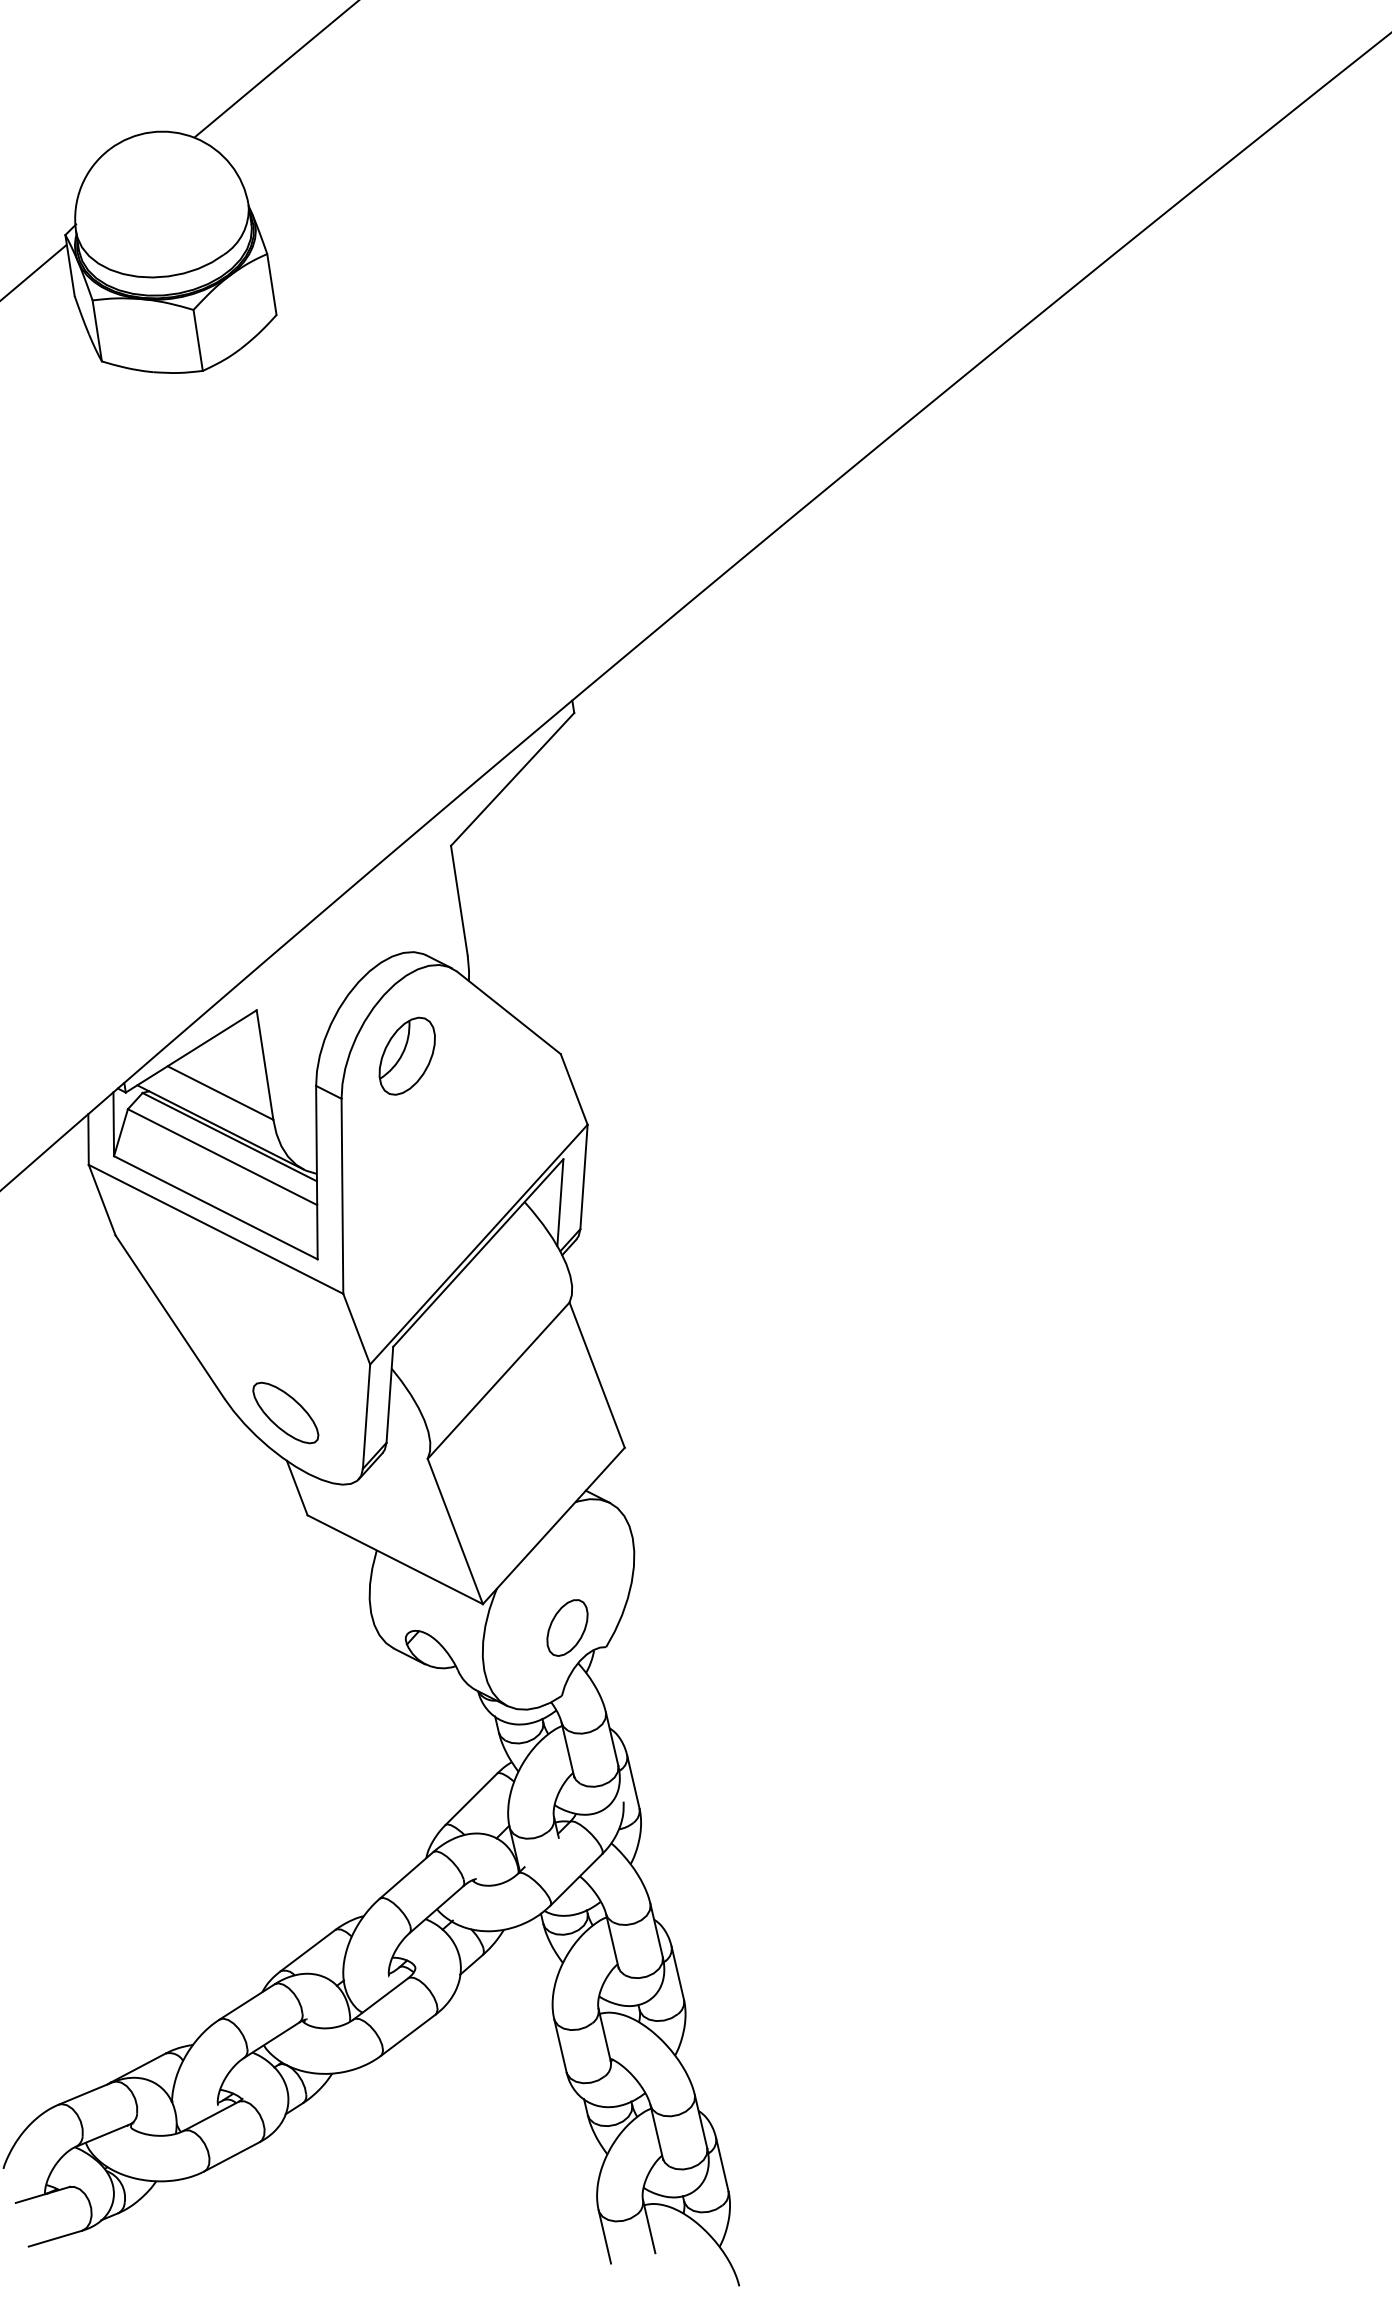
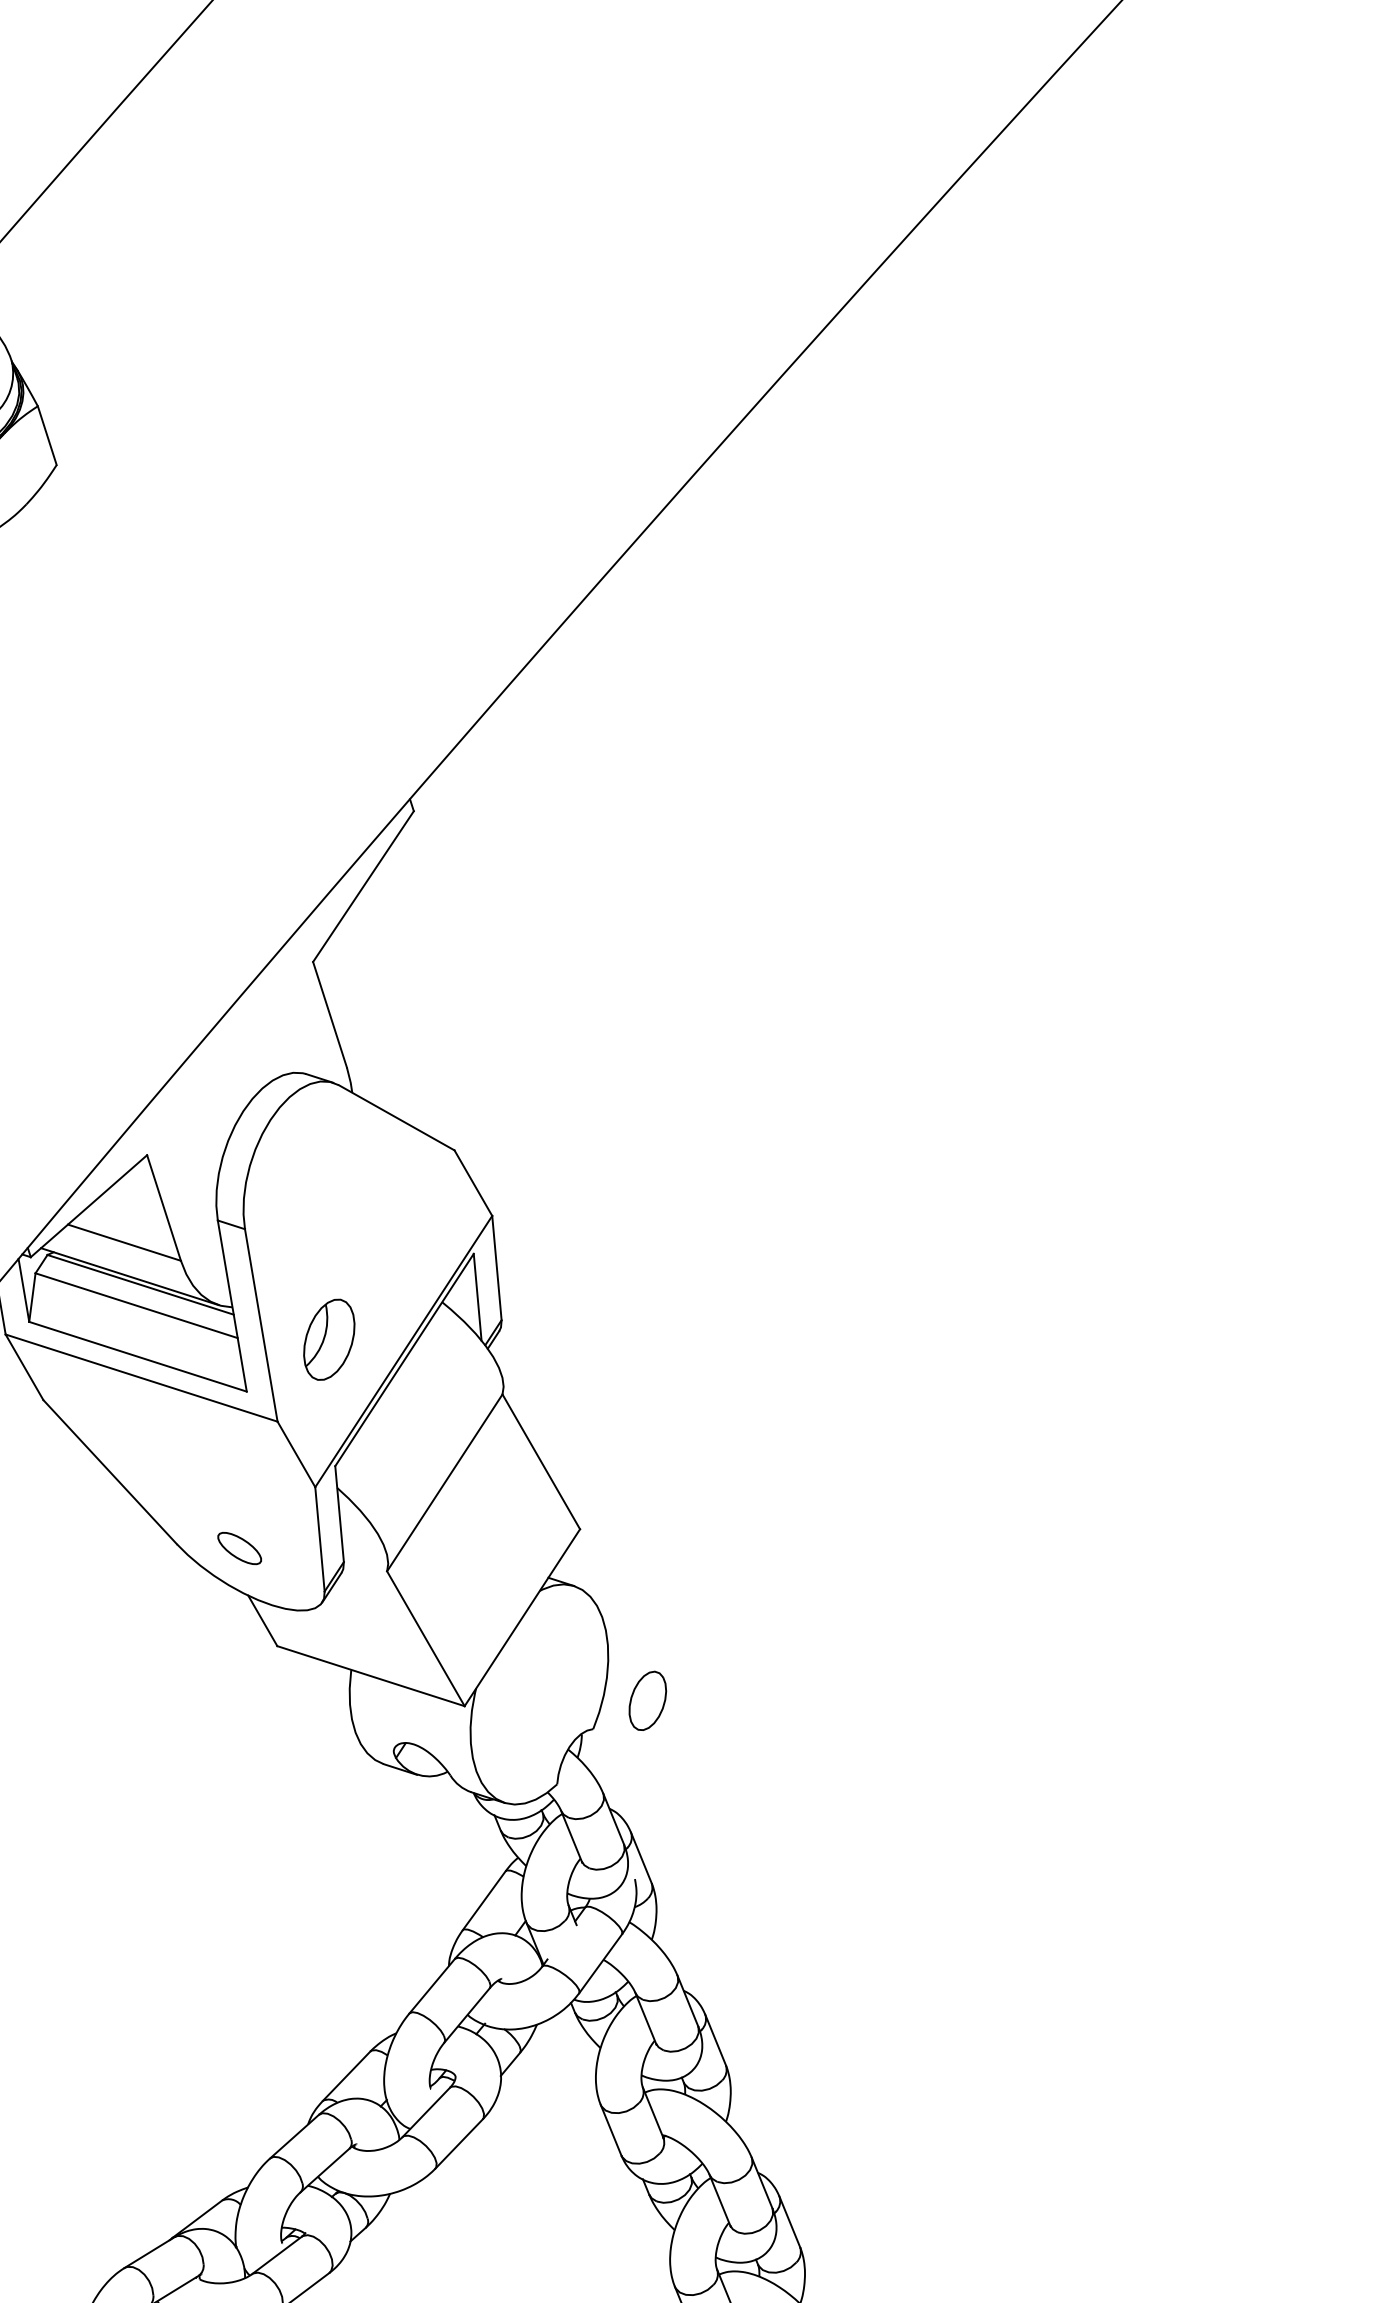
part: (406, 1055) -> (328, 1339), moved
part: (285, 1412) -> (239, 1548), size x0.6
part: (567, 1627) -> (647, 1700), moved

